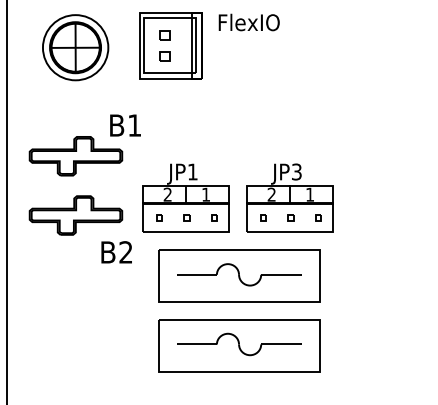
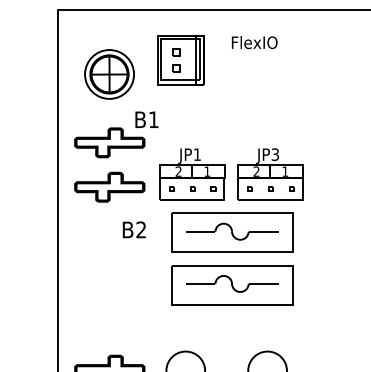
text: (248, 22) -> (254, 42), moved
part: (75, 47) -> (109, 74), moved
text: (115, 251) -> (133, 229), moved

